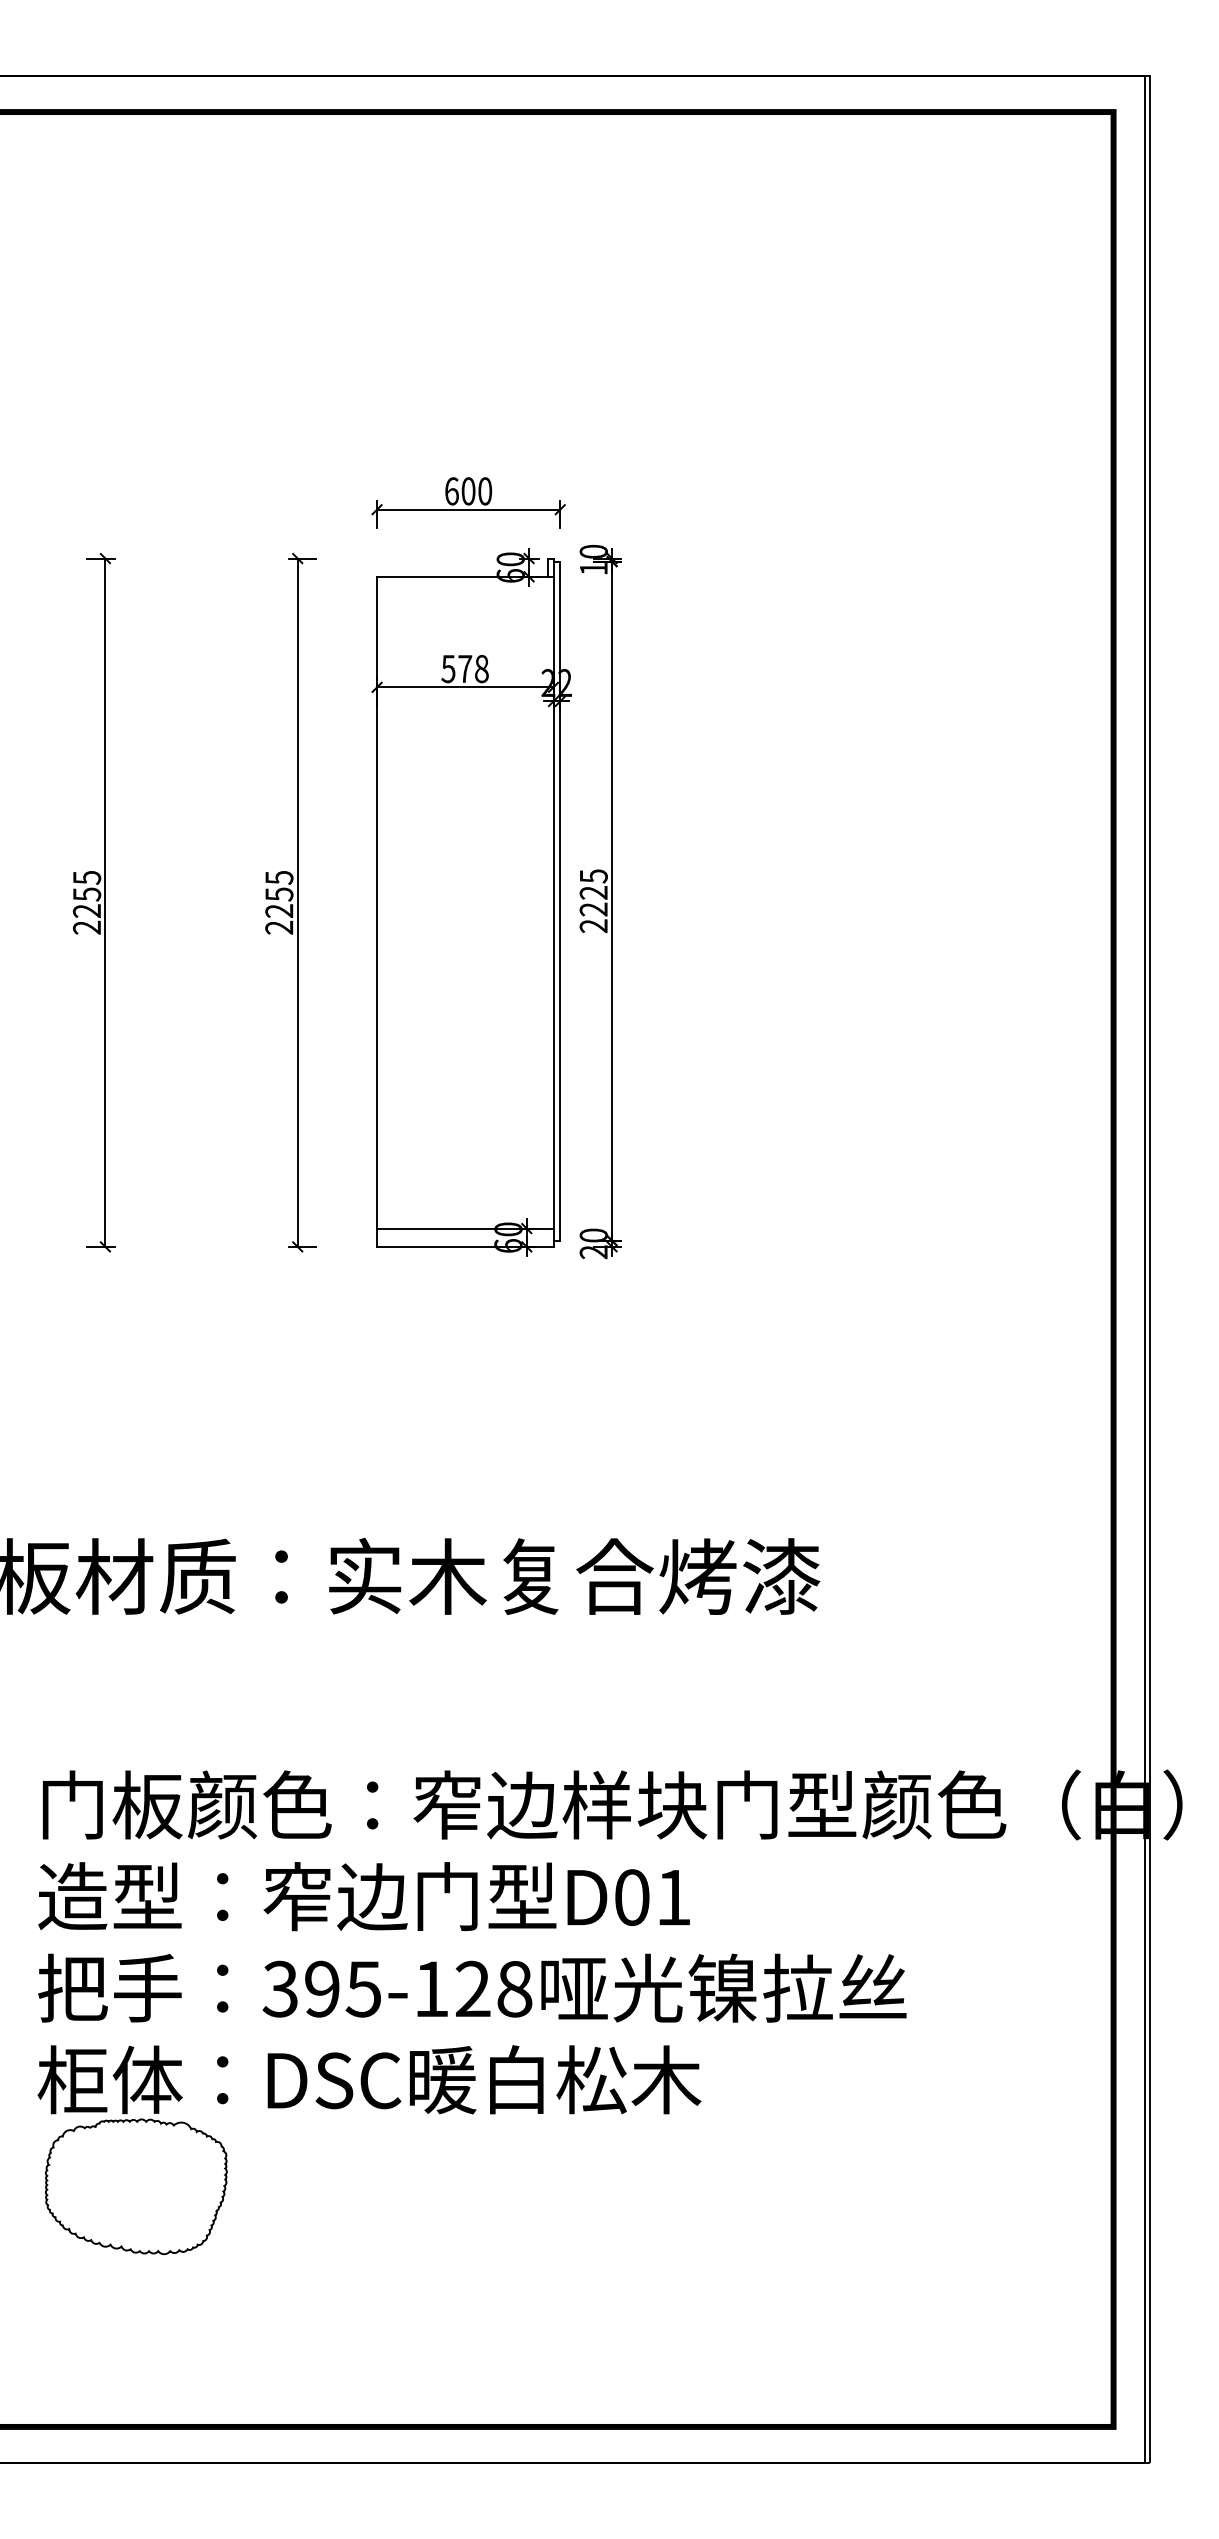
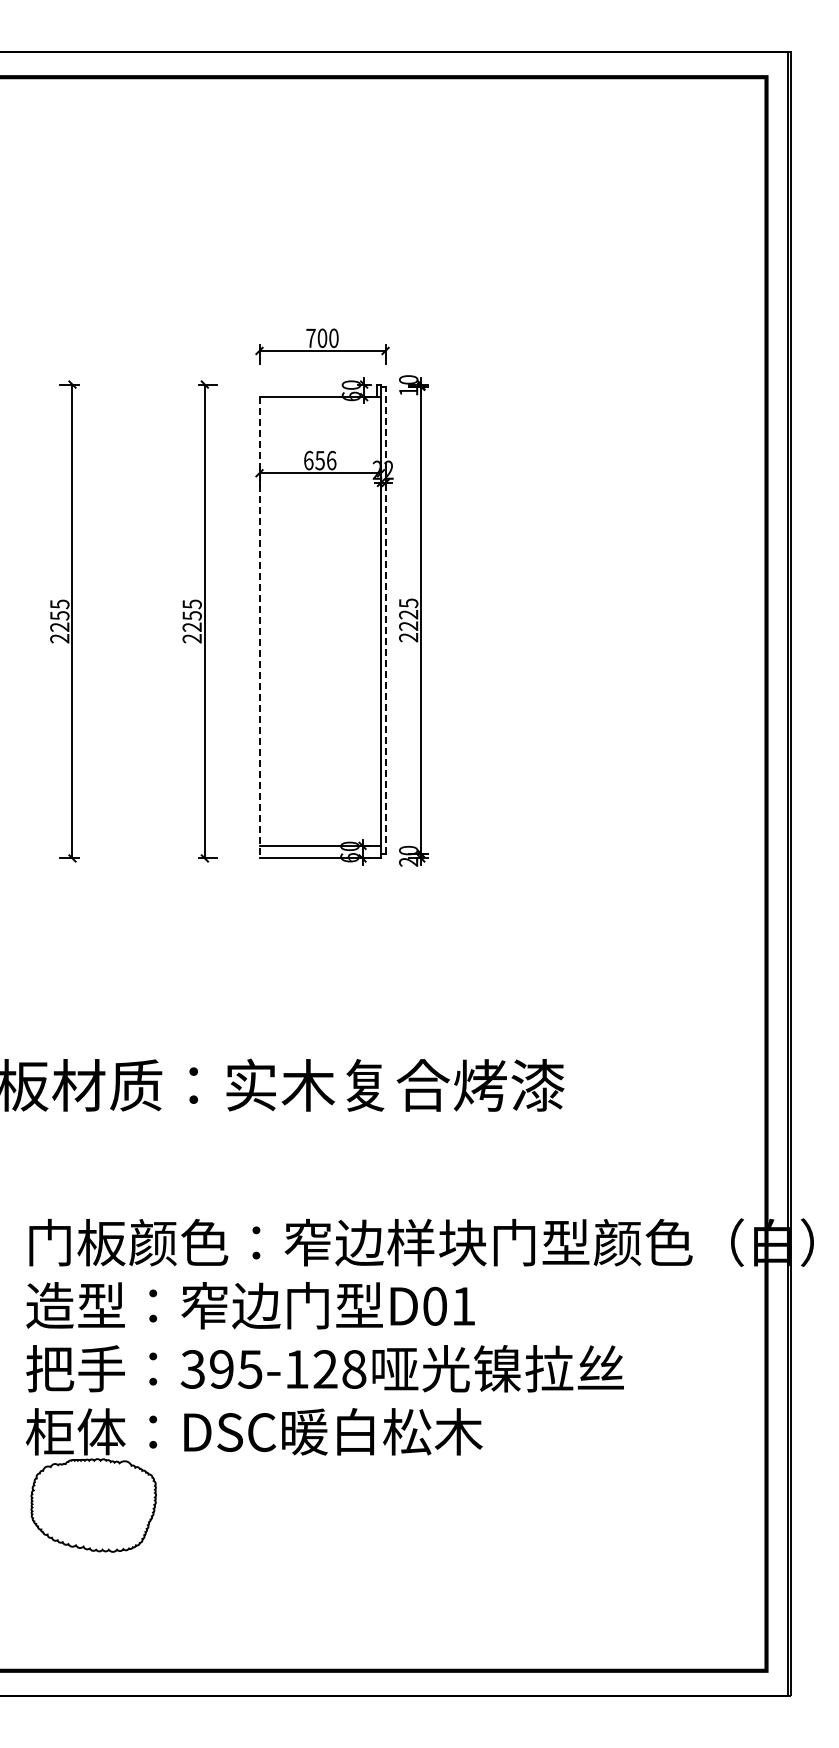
text: (451, 490) -> (310, 337), 600 -> 700
text: (464, 668) -> (319, 460), 578 -> 656
line: (560, 901) -> (385, 620), solid -> dashed
line: (377, 911) -> (259, 627), solid -> dashed

